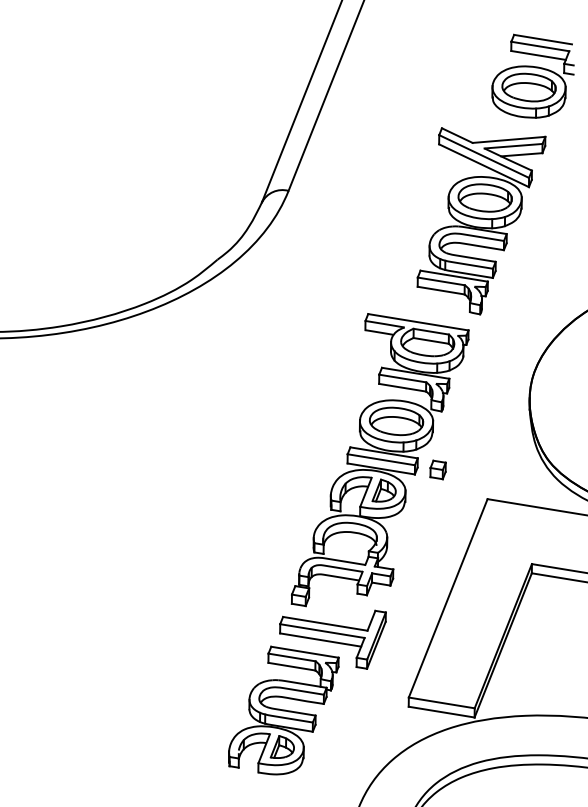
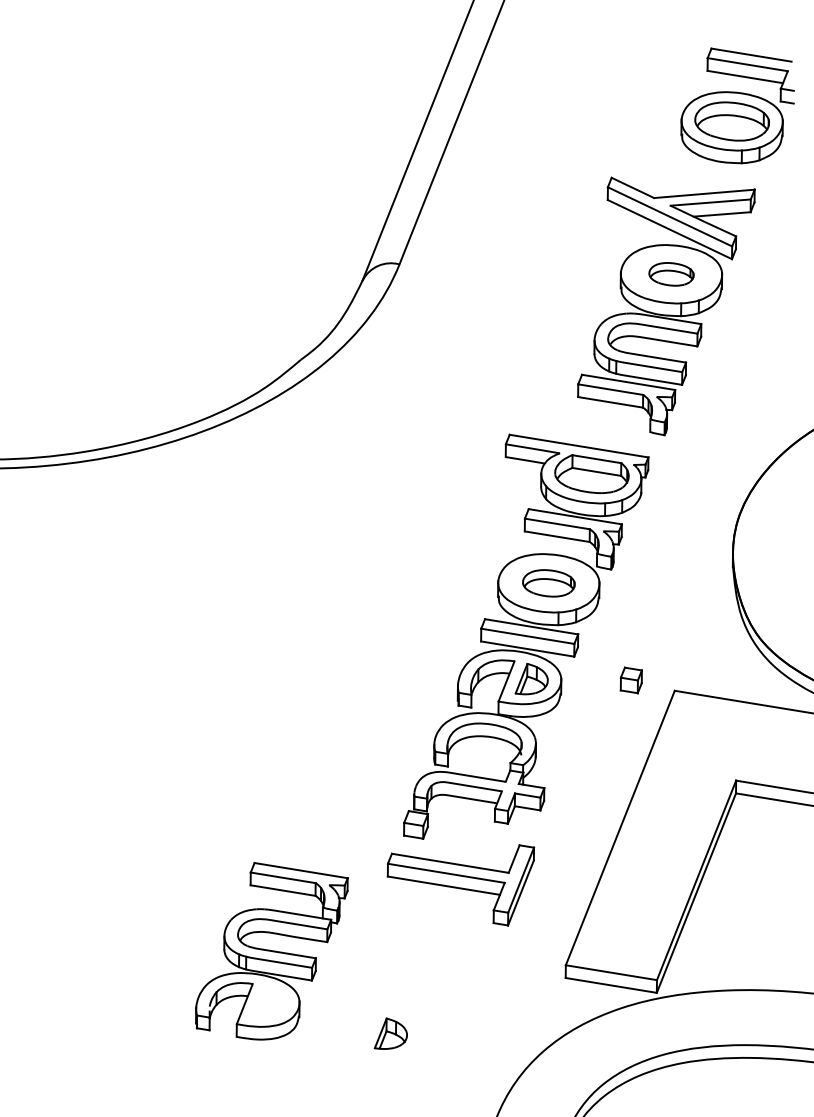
part: (485, 198) -> (671, 274), size x0.6
part: (396, 421) -> (548, 583), size x0.7
part: (437, 470) -> (630, 680), moved
part: (283, 710) -> (271, 951), moved

